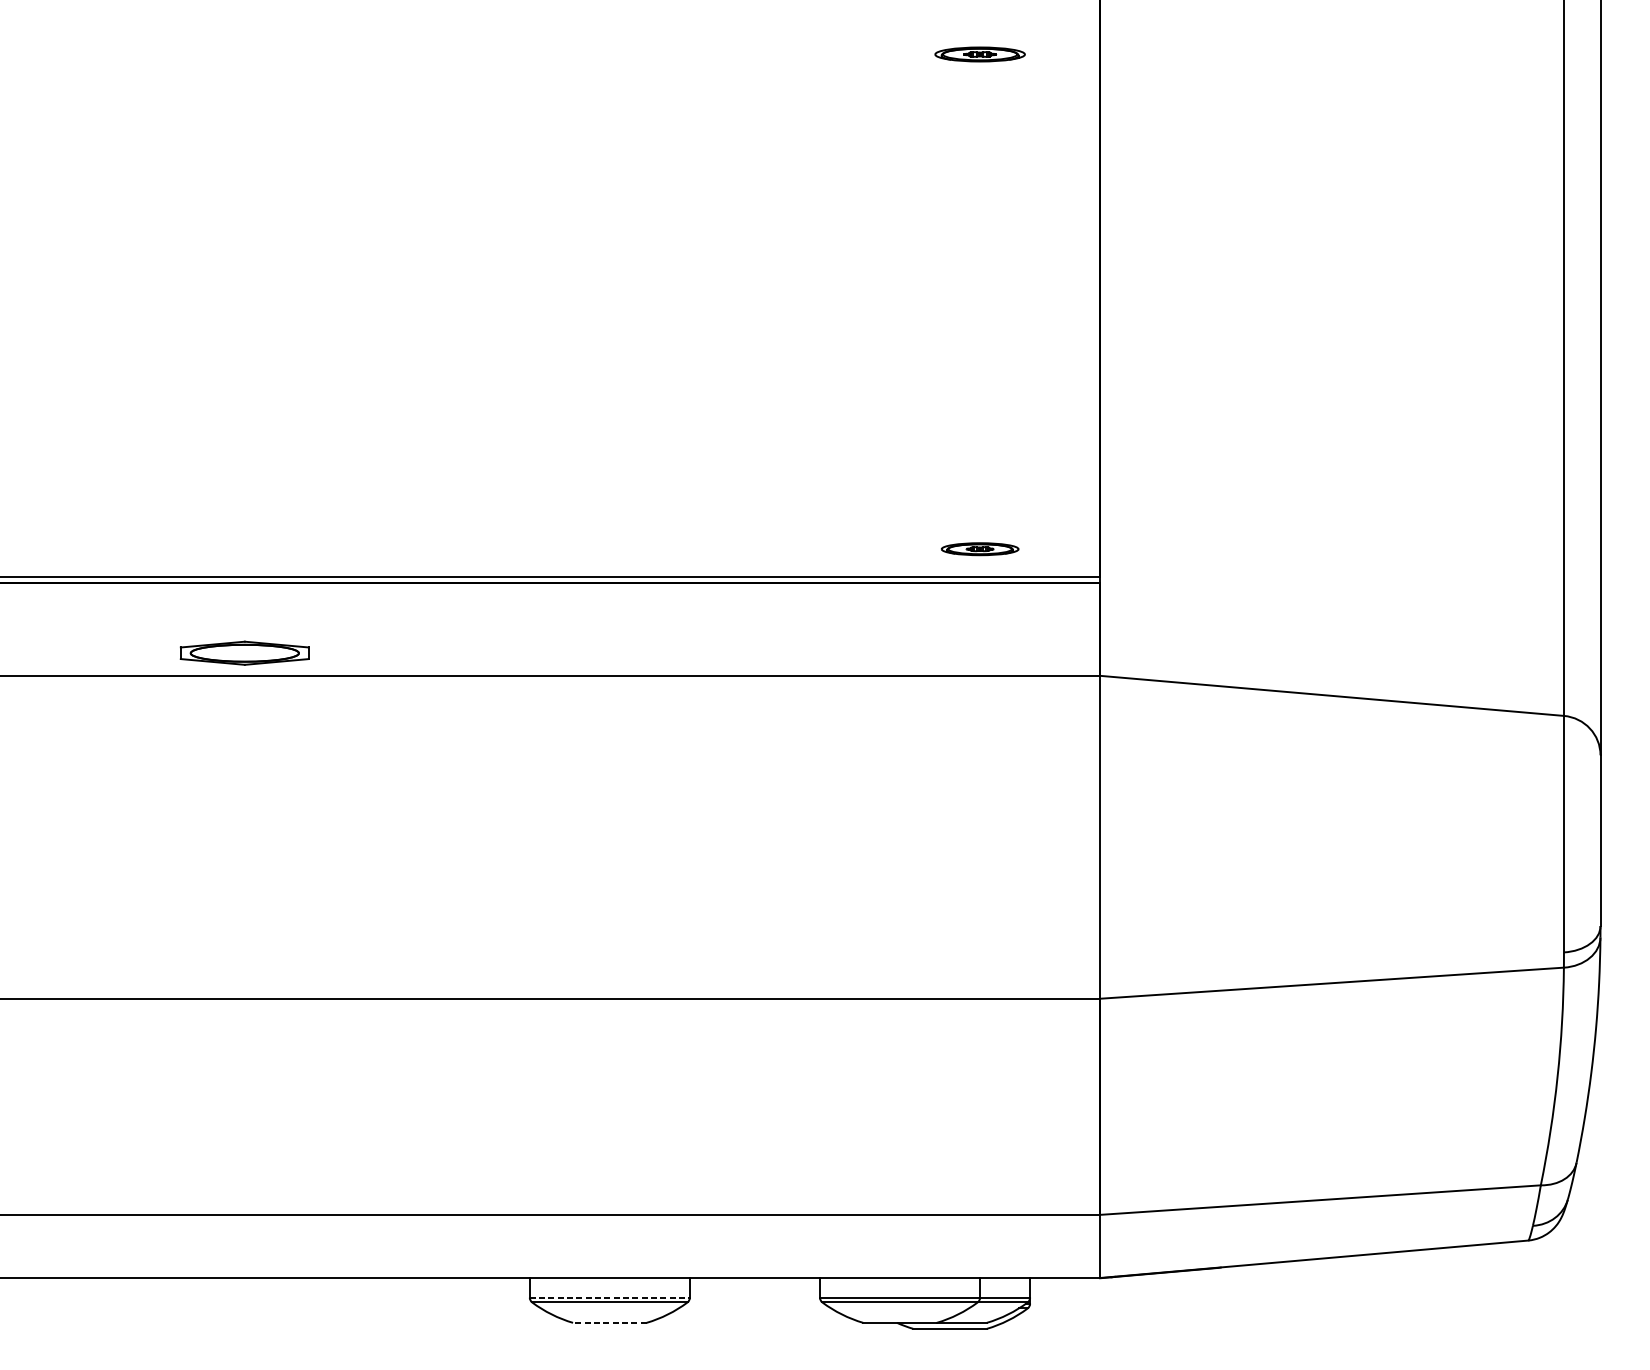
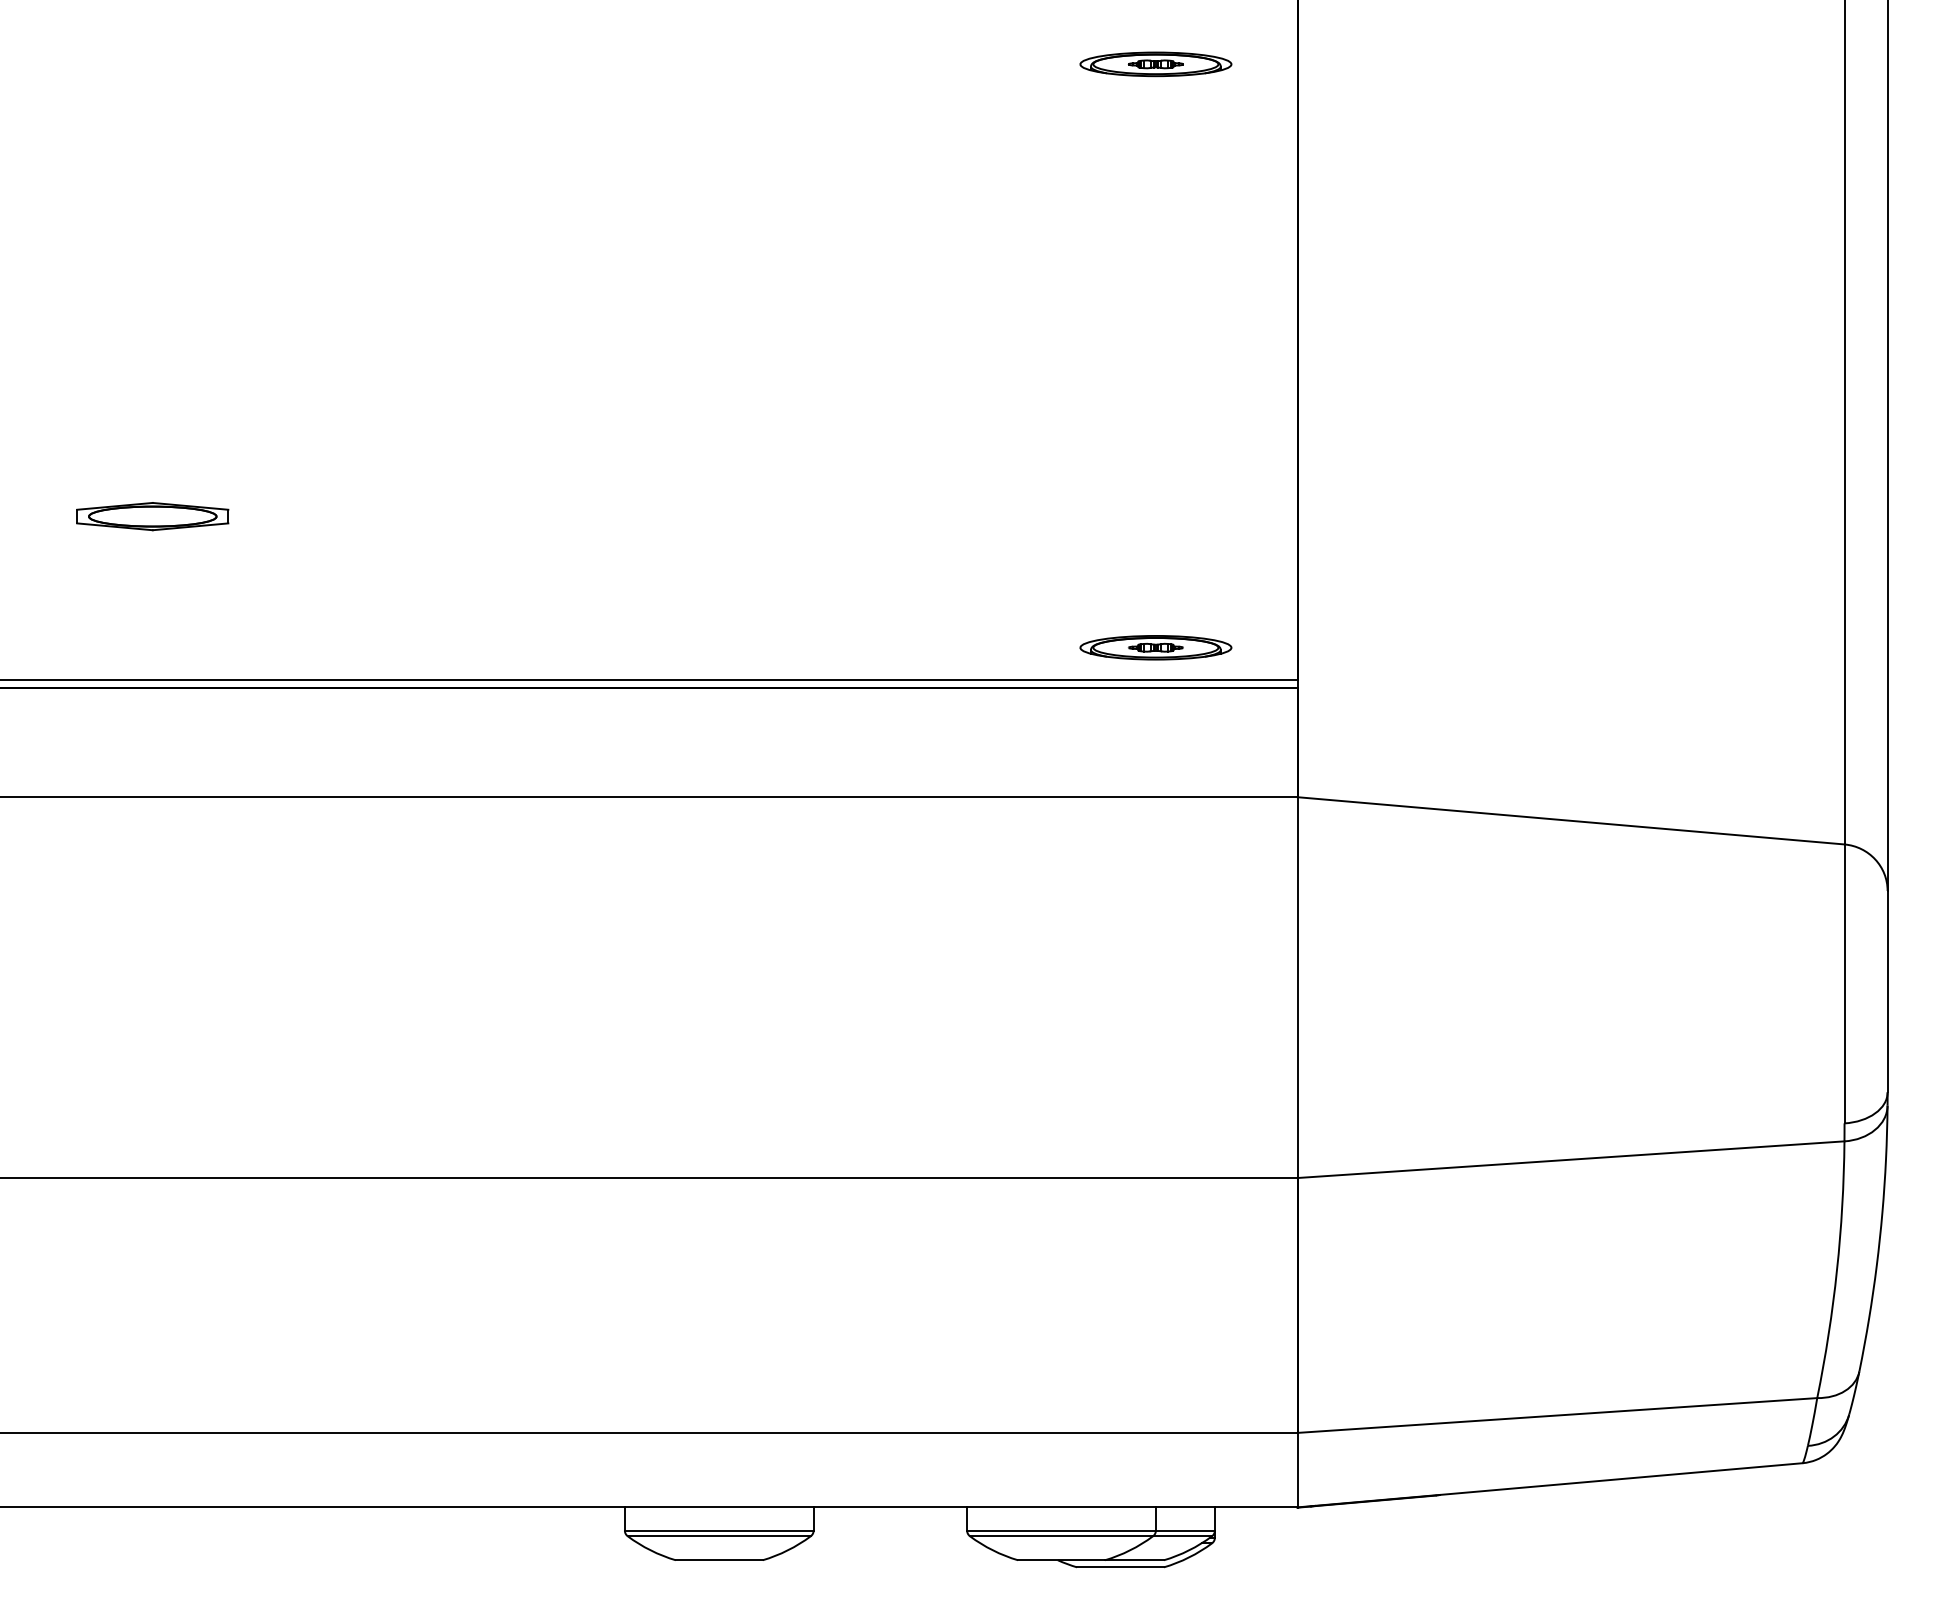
part: (979, 54) -> (1155, 64), size x1.43
part: (979, 548) -> (1155, 647), size x1.67
part: (244, 653) -> (152, 516), moved
line: (610, 1297) -> (719, 1530), dashed -> solid
line: (609, 1323) -> (718, 1560), dashed -> solid

